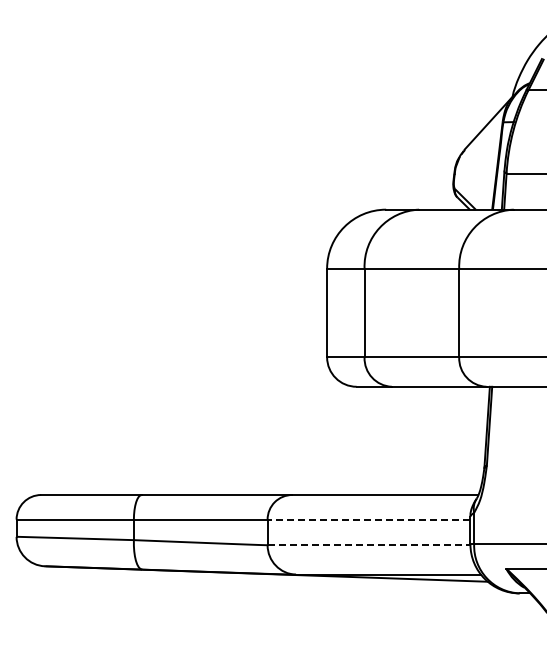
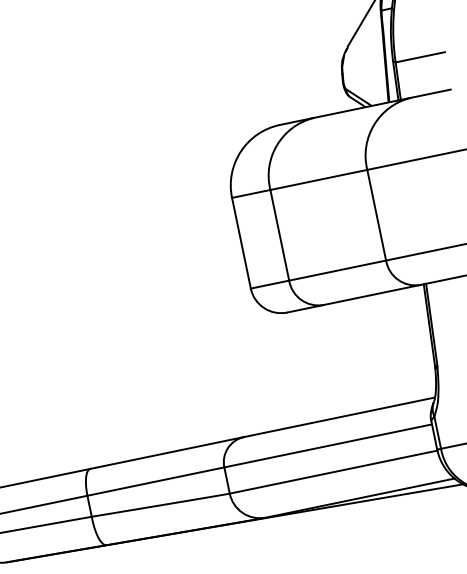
line: (368, 519) -> (327, 445), dashed -> solid
line: (369, 545) -> (334, 472), dashed -> solid

